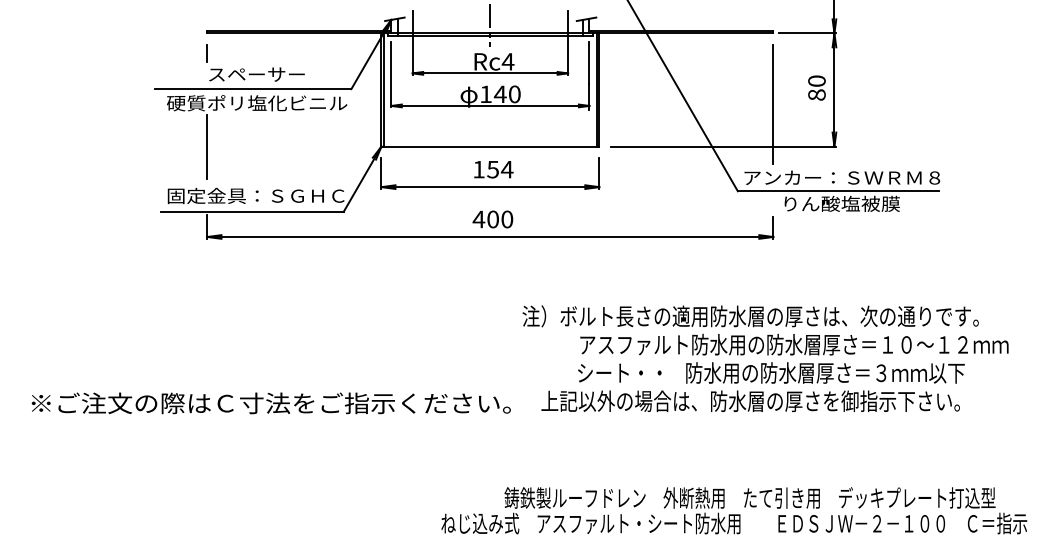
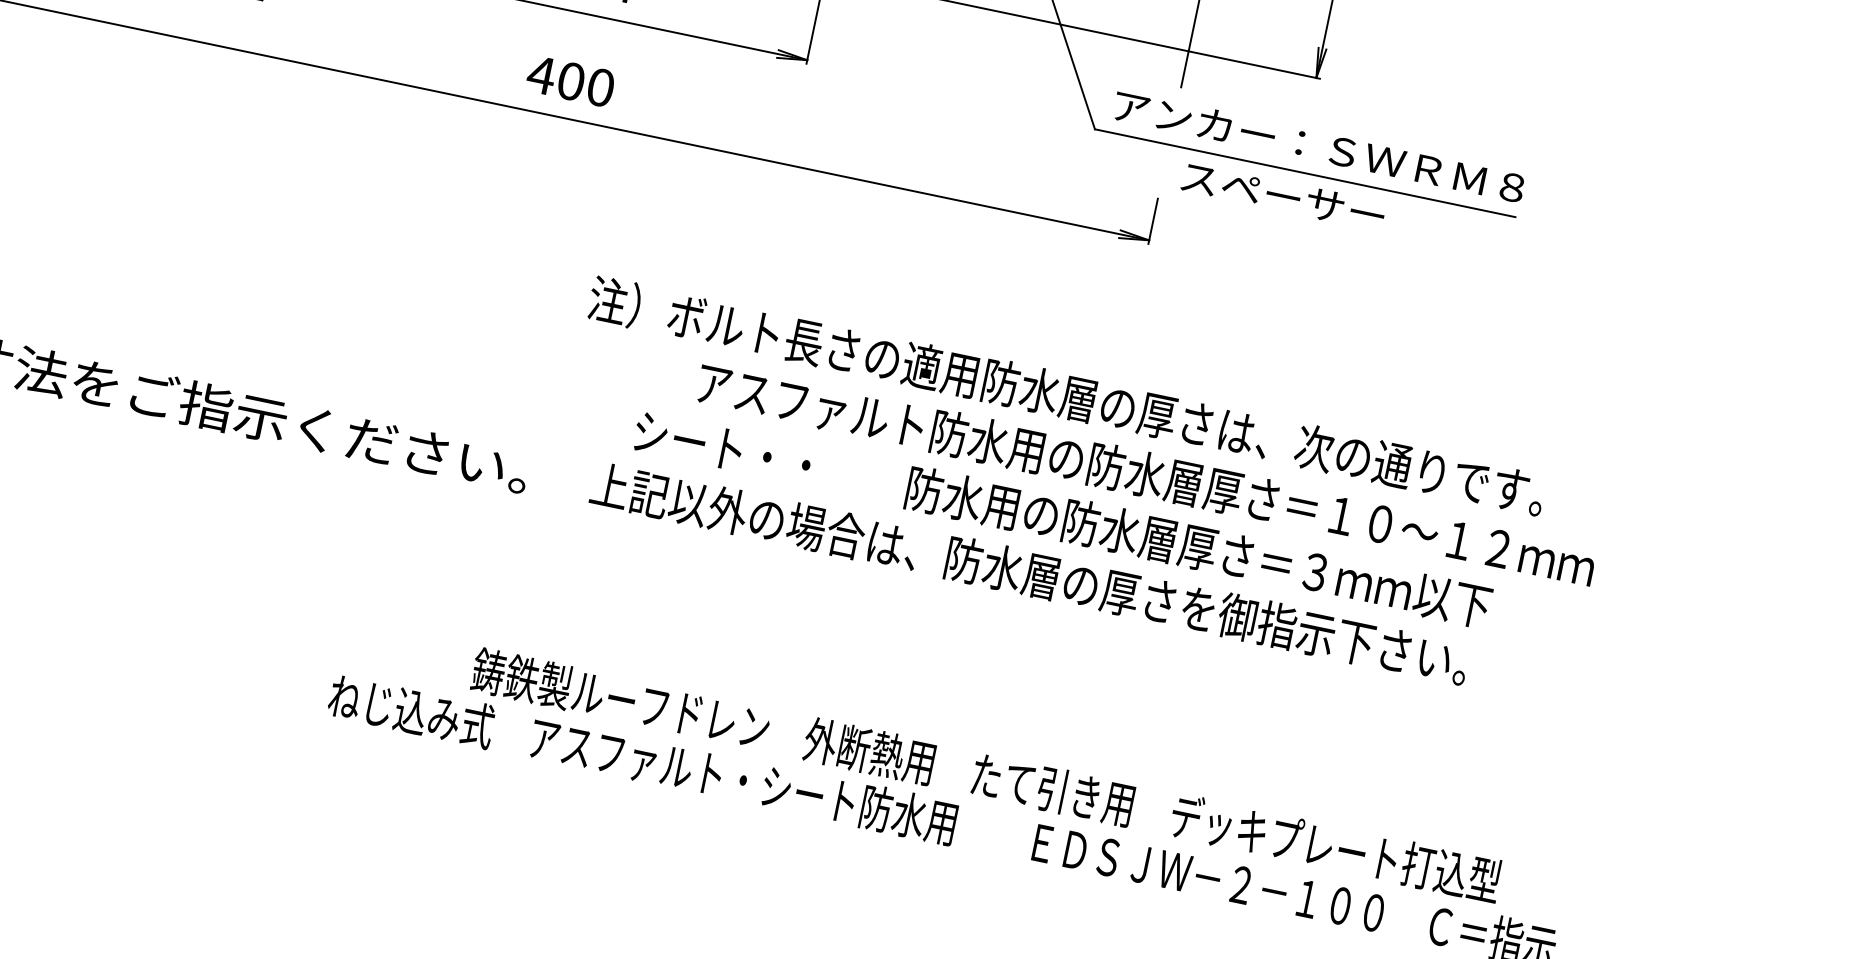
text: (840, 203) -> (1304, 199), りん酸塩被膜 -> スペーサー
text: (619, 372) -> (722, 446), moved

